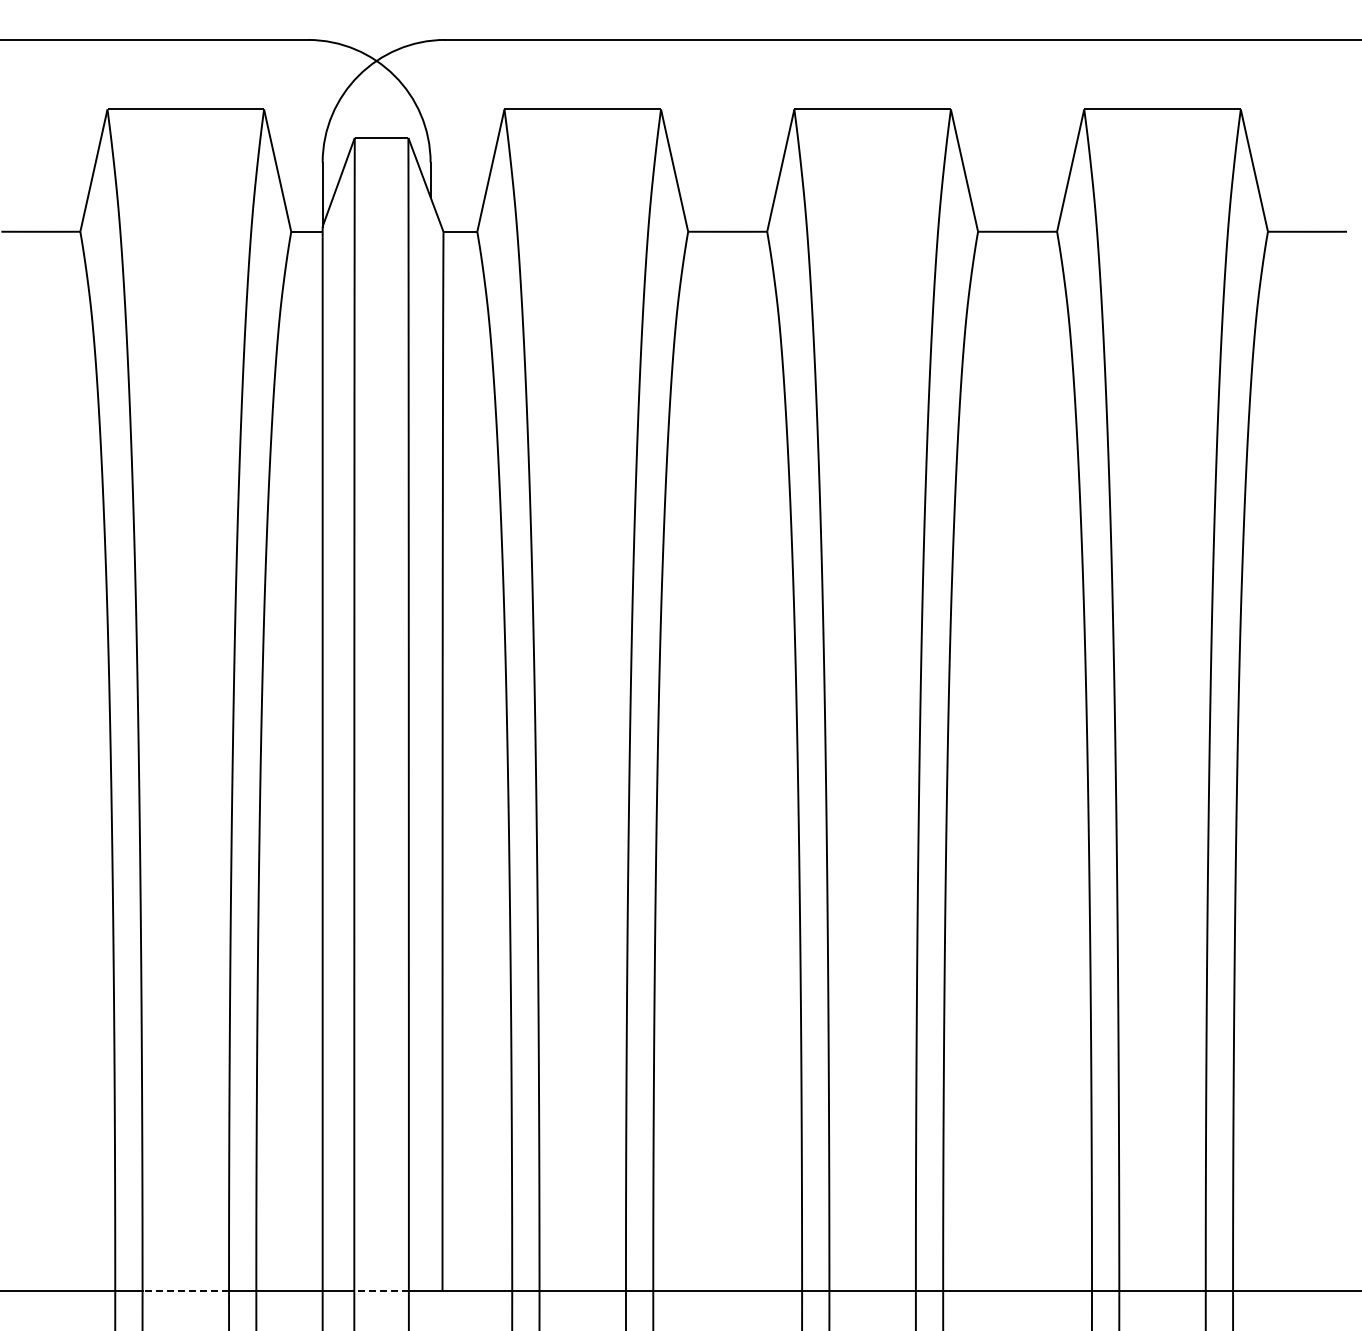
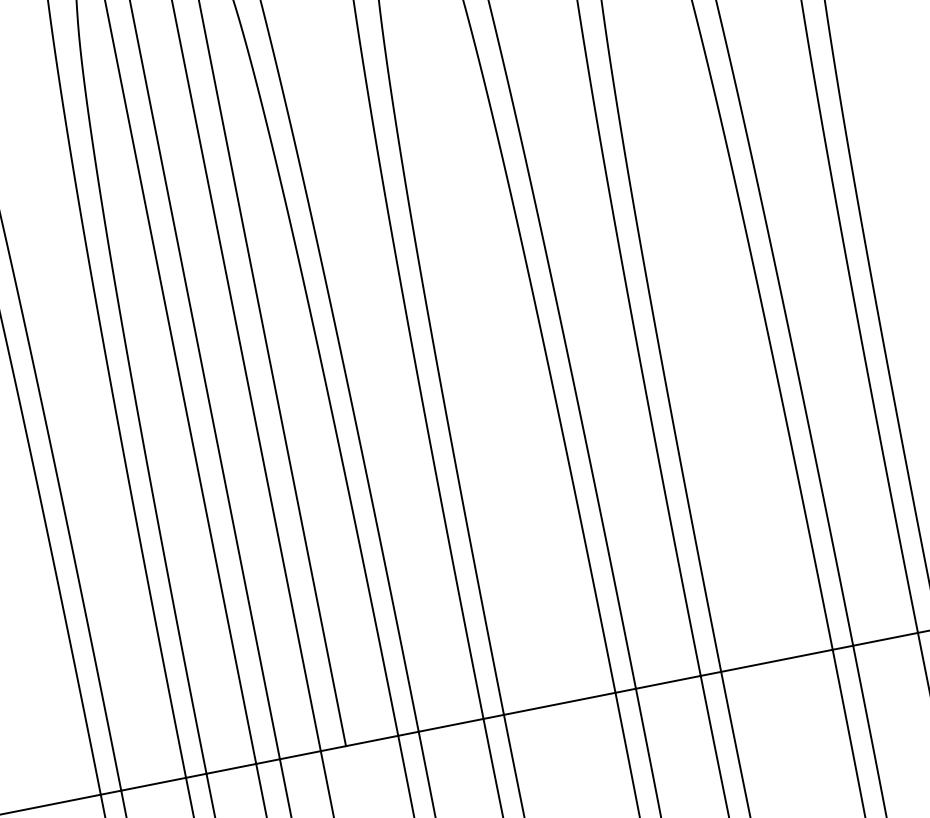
line: (185, 1291) -> (153, 784), dashed -> solid
line: (381, 1291) -> (300, 755), dashed -> solid

